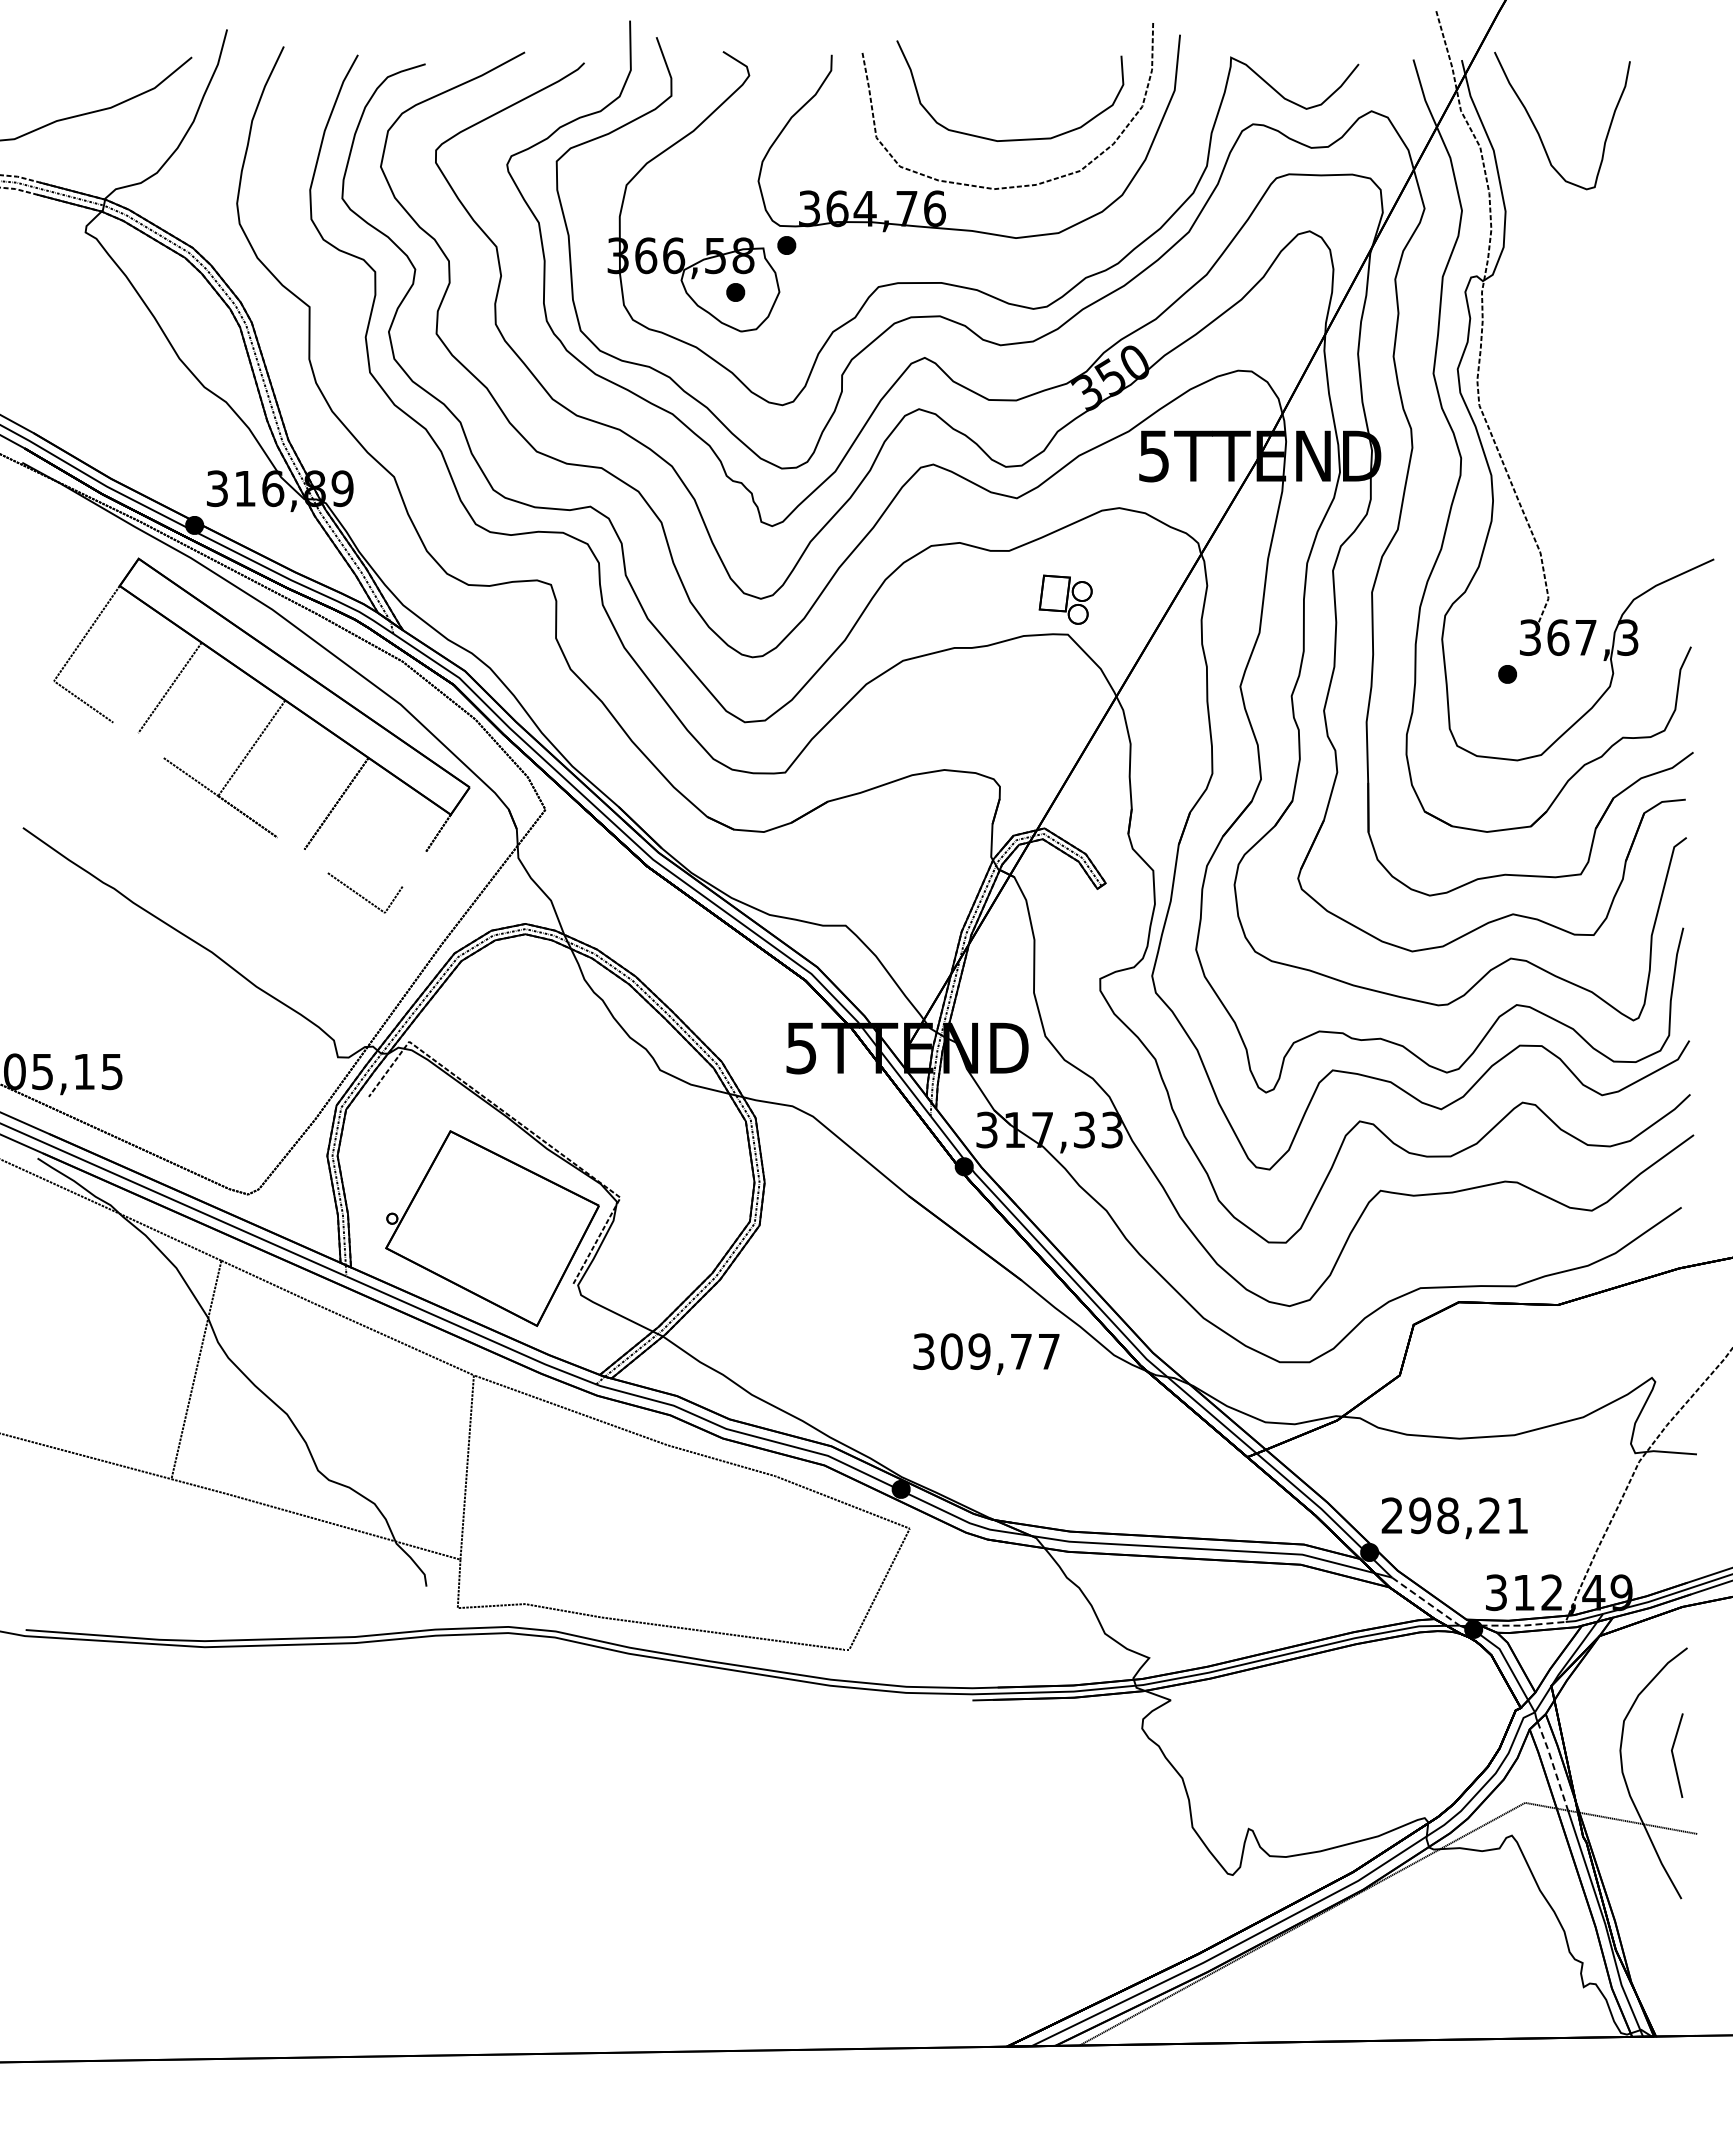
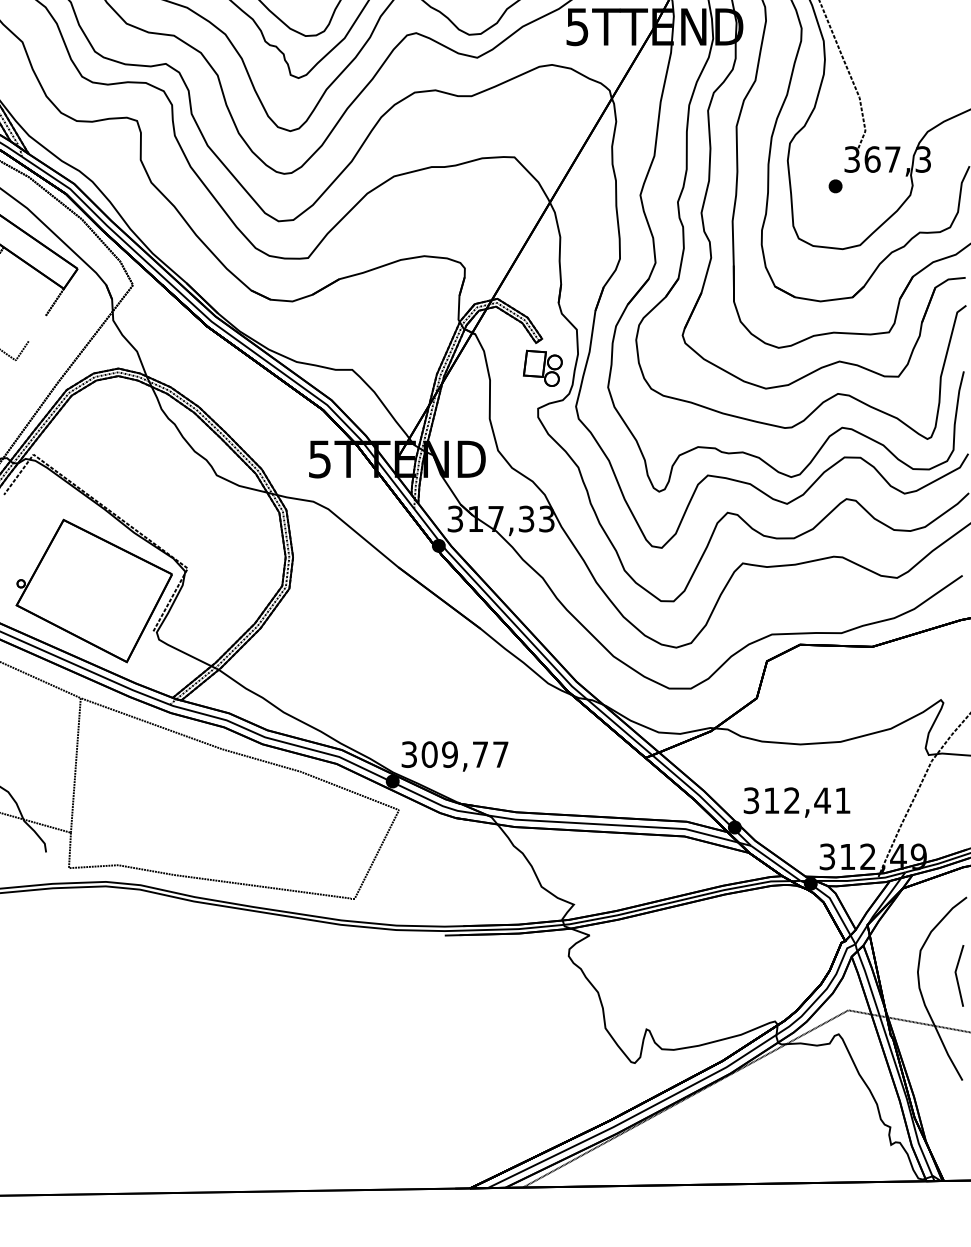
part: (1065, 599) -> (542, 368), moved
text: (986, 1353) -> (455, 755), moved
text: (1441, 1515) -> (787, 800), 298,21 -> 312,41
line: (1426, 1601) -> (776, 863), dashed -> solid
line: (1523, 1625) -> (847, 880), dashed -> solid
line: (1553, 1765) -> (869, 983), dashed -> solid

